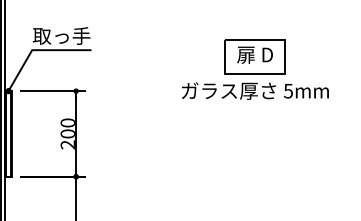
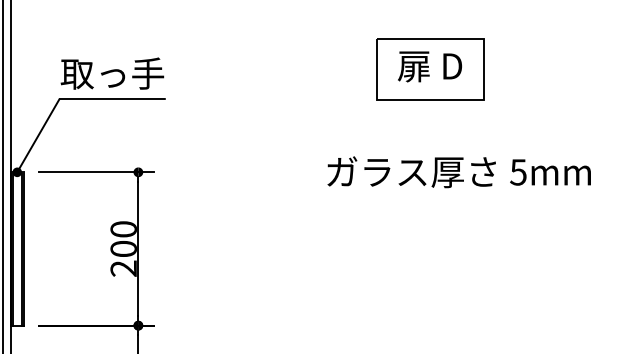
part: (254, 56) -> (429, 69), moved

